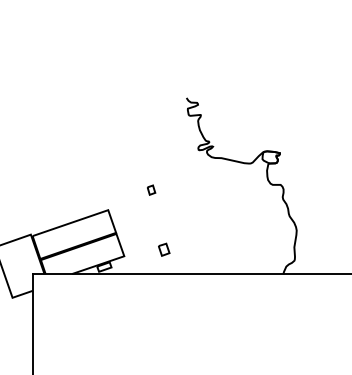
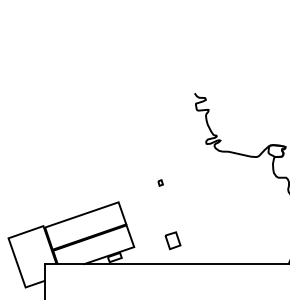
part: (151, 190) -> (160, 183), size x0.62
part: (163, 249) -> (172, 240), size x1.43

